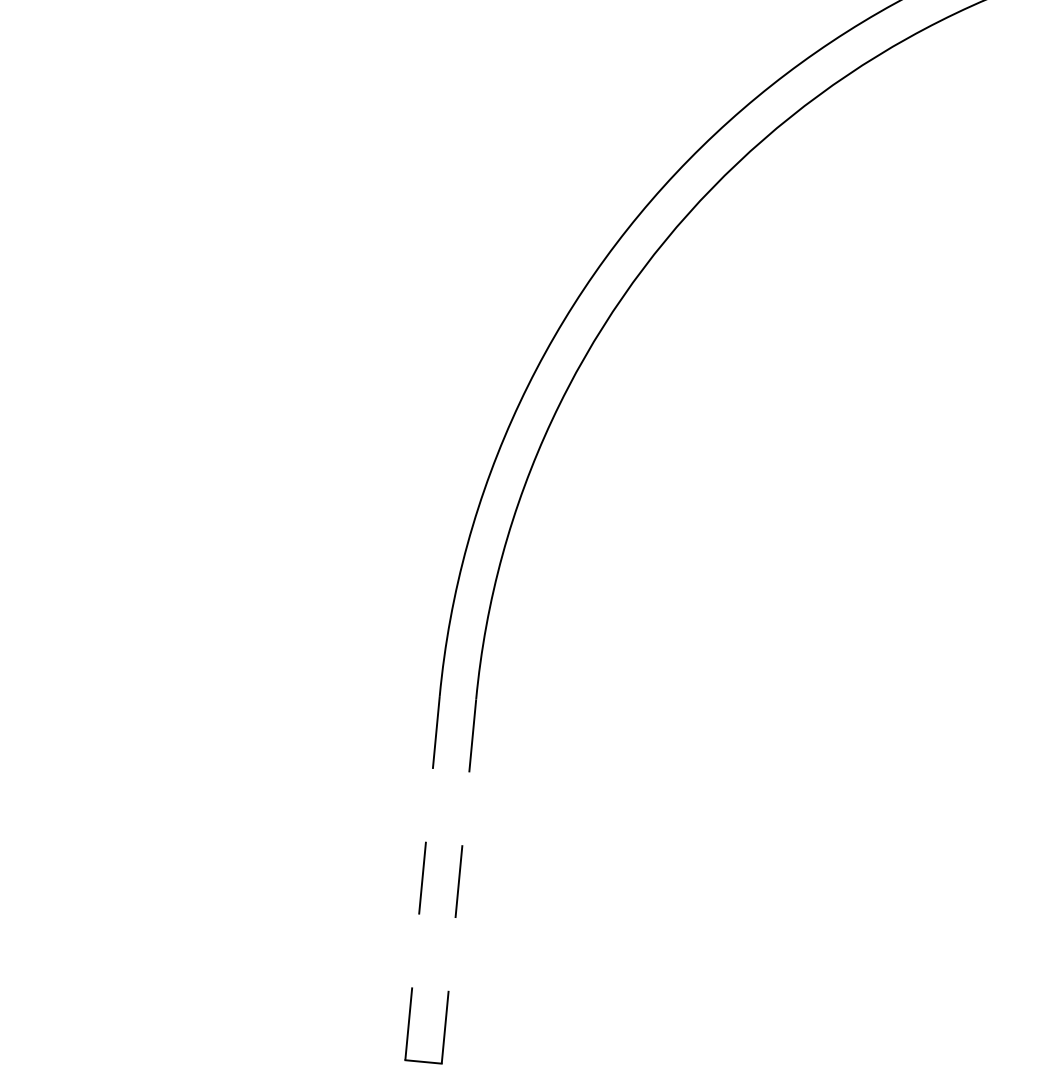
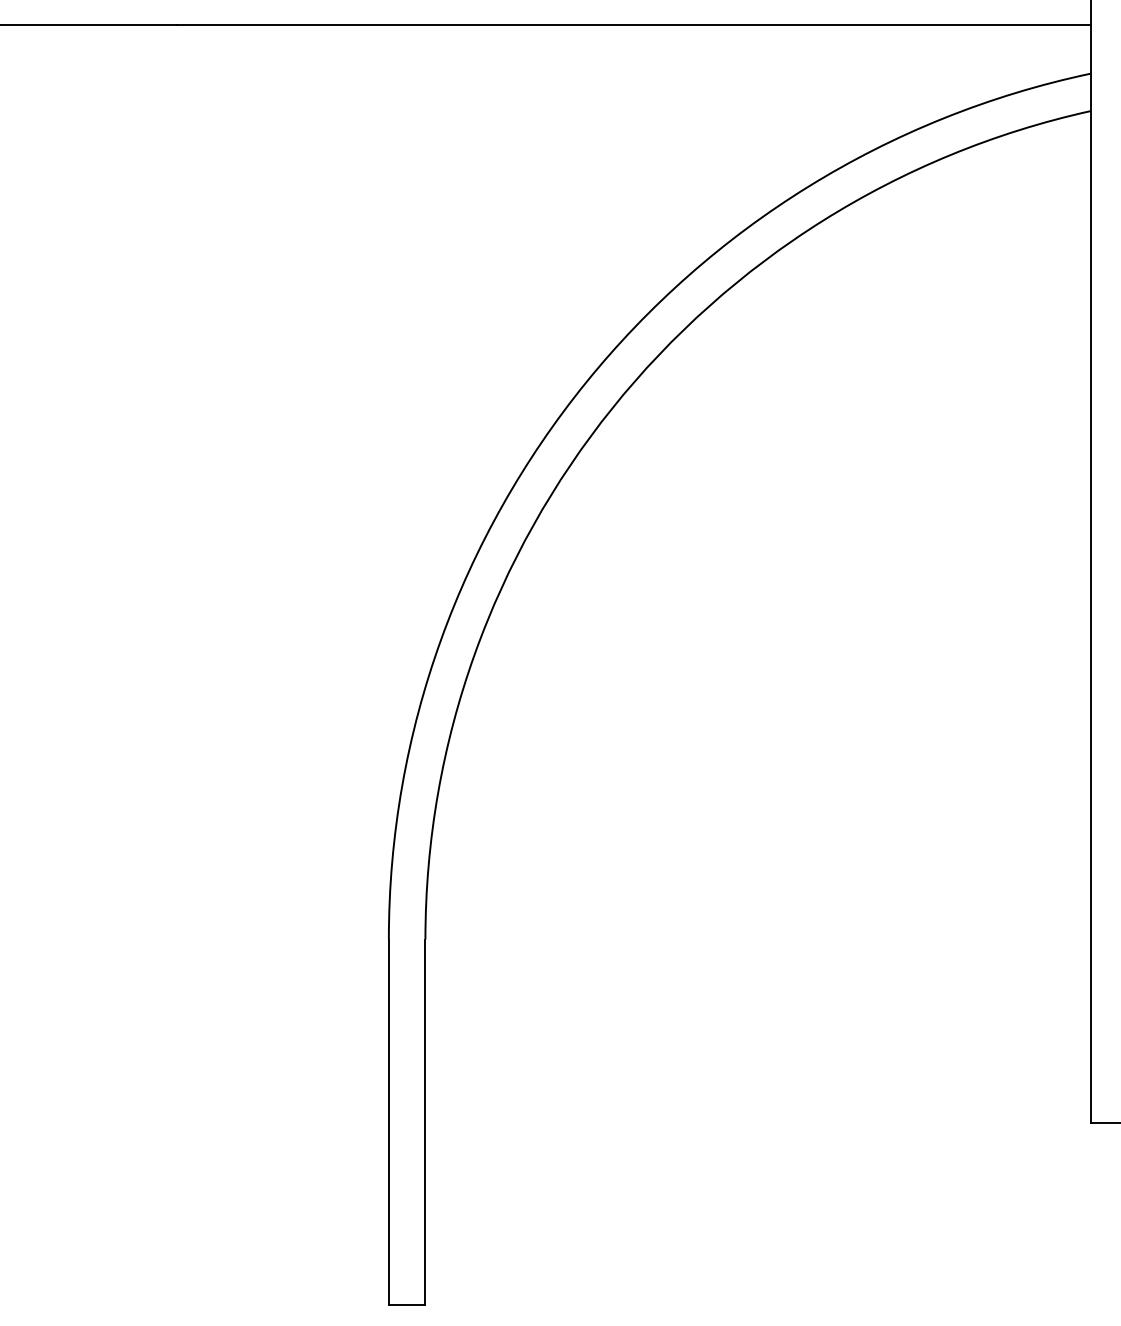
line: (422, 878) -> (388, 1122), dashed -> solid
line: (459, 881) -> (425, 1122), dashed -> solid

